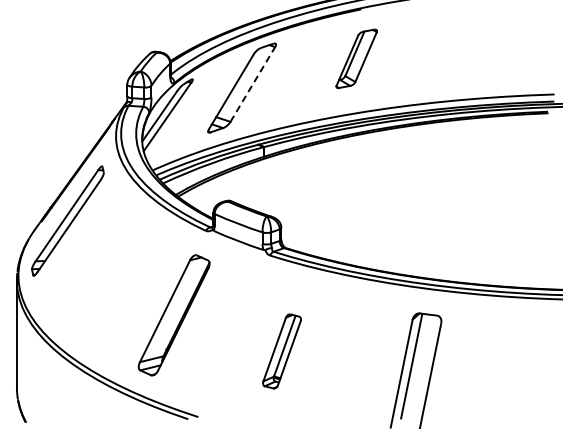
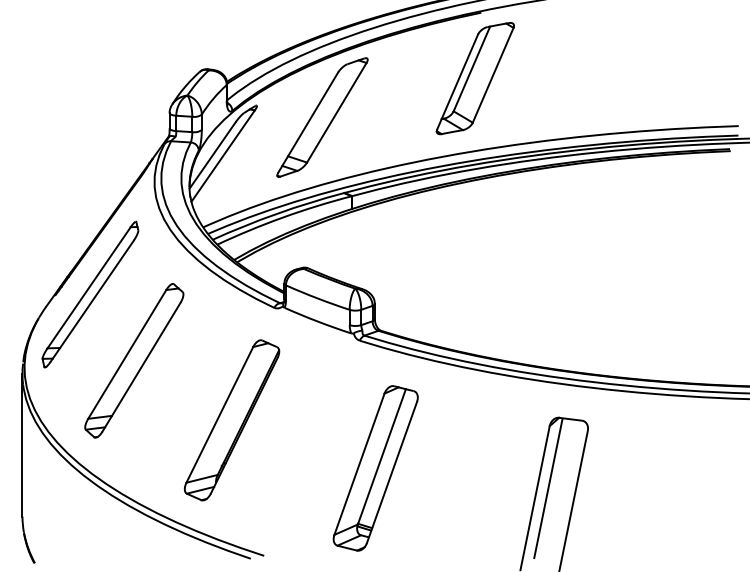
part: (356, 58) -> (474, 78), size x1.43
line: (252, 84) -> (336, 112), dashed -> solid
part: (100, 270) -> (133, 360), added
part: (281, 351) -> (375, 468), size x1.67

